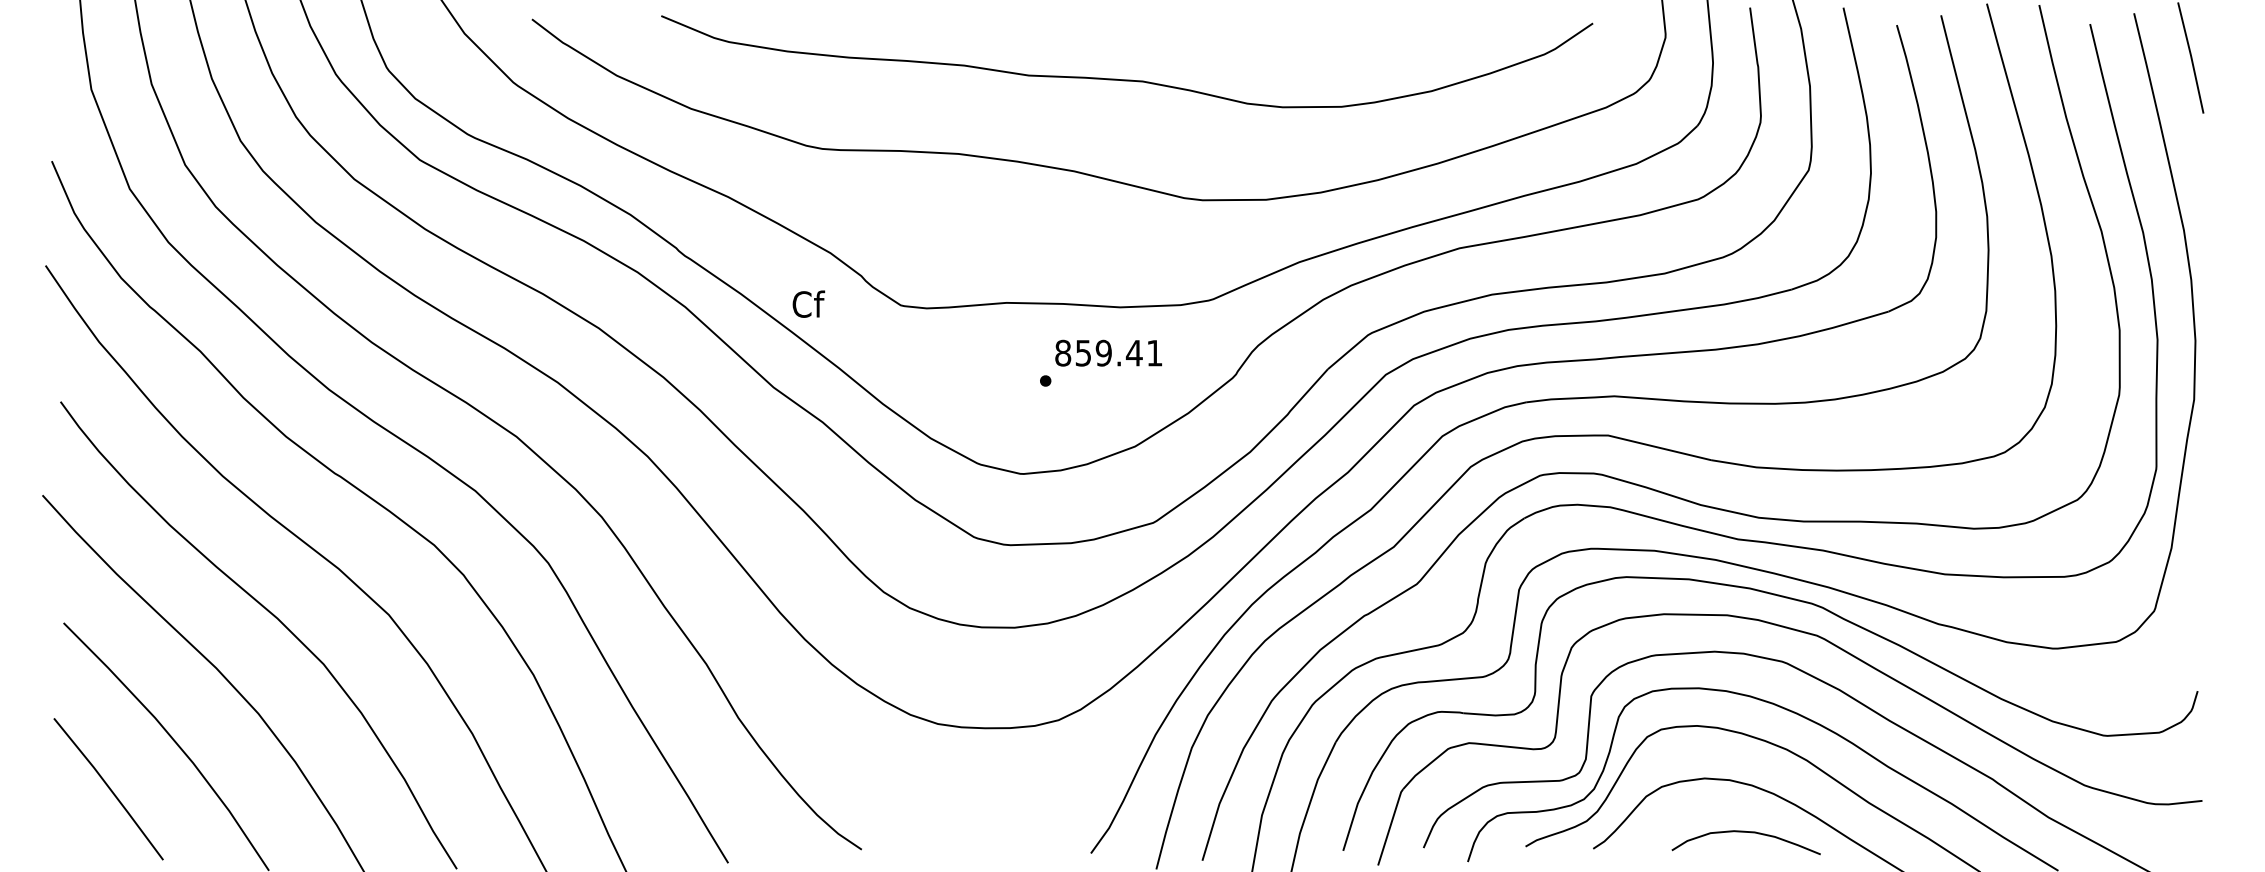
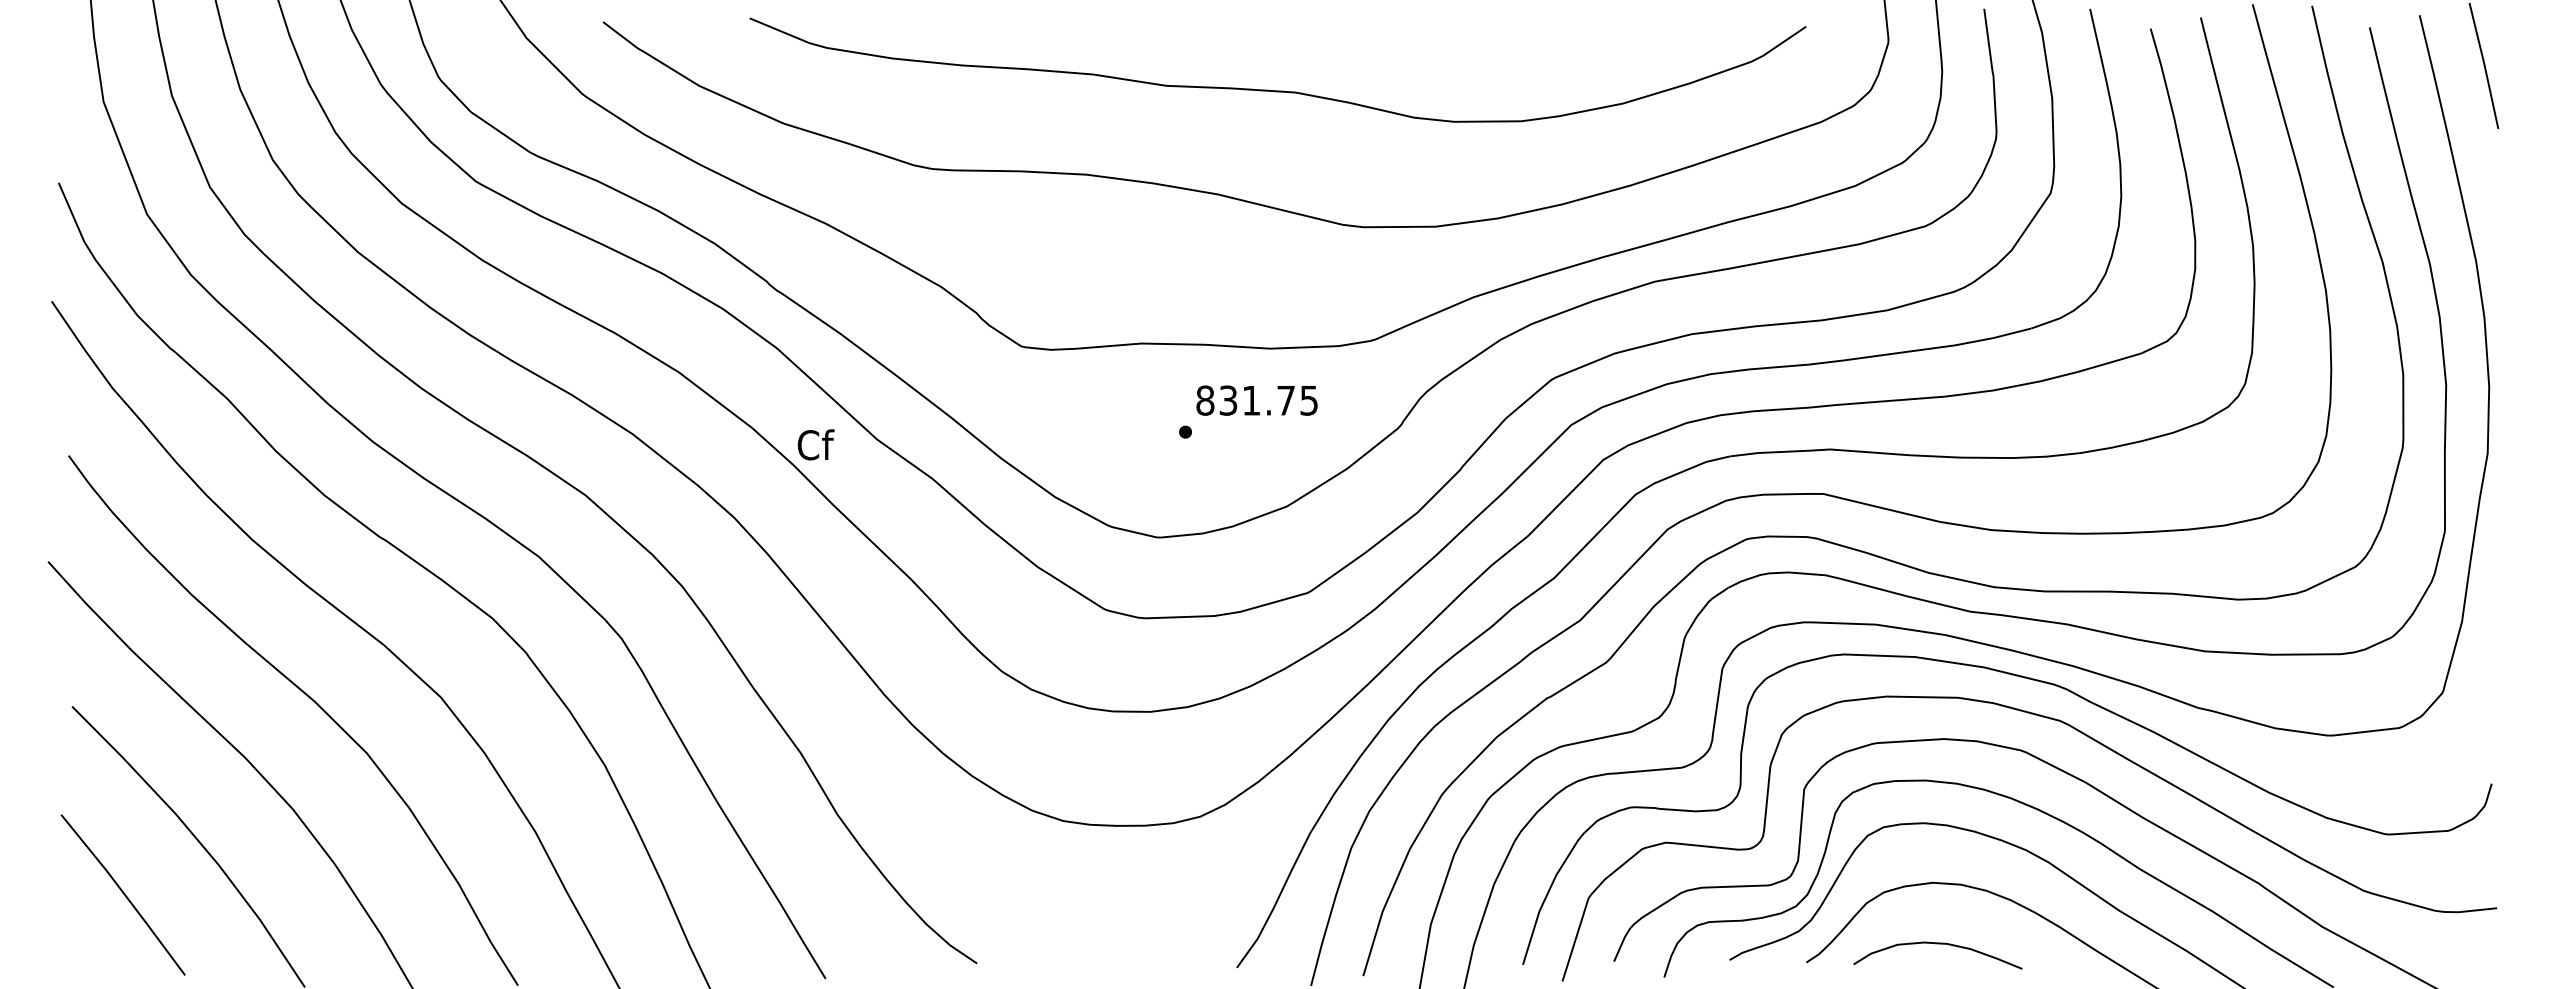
text: (808, 303) -> (815, 444), moved
text: (1119, 352) -> (1269, 399), 859.41 -> 831.75
curve: (1745, 832) -> (1937, 944), moved

